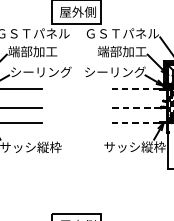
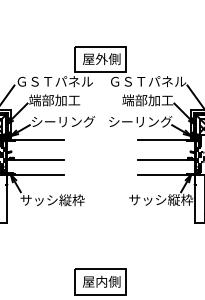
line: (136, 89) -> (162, 139), dashed -> solid
line: (136, 108) -> (162, 159), dashed -> solid
line: (136, 122) -> (162, 174), dashed -> solid

